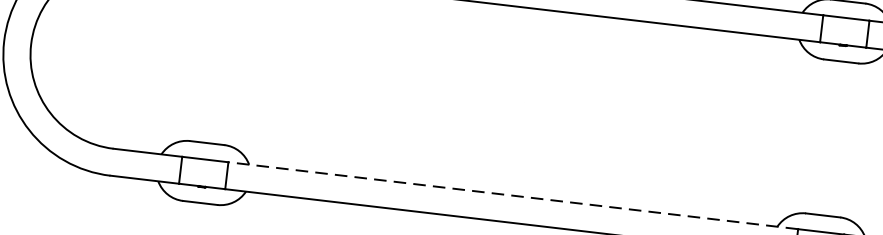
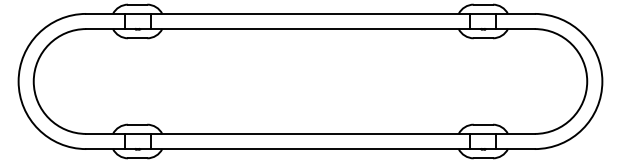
line: (513, 194) -> (310, 133), dashed -> solid

